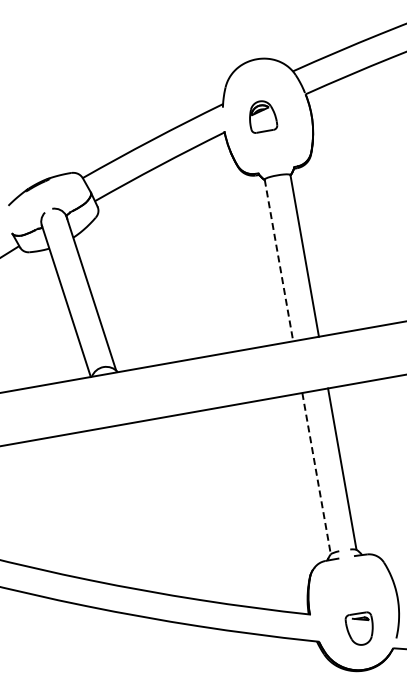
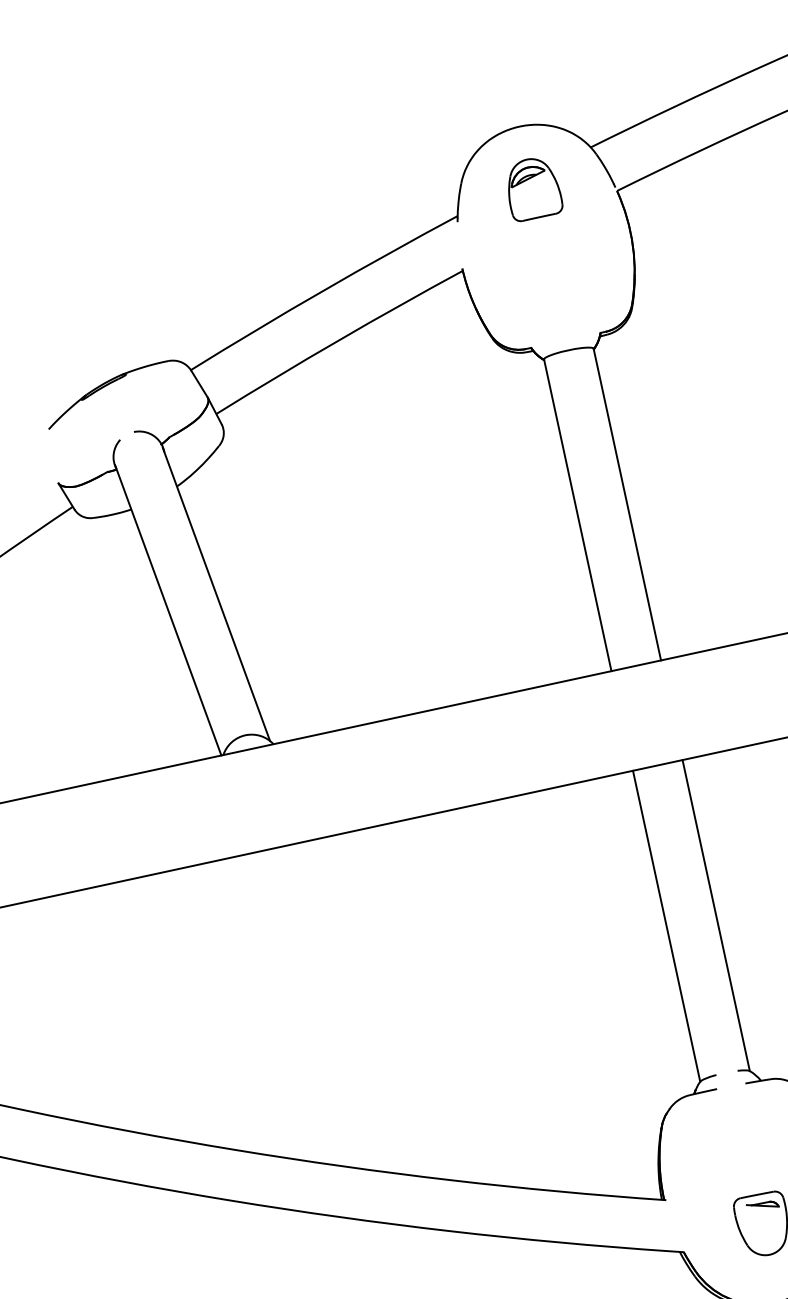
part: (263, 116) -> (535, 188), moved
line: (279, 260) -> (578, 515), dashed -> solid
line: (316, 473) -> (666, 925), dashed -> solid

